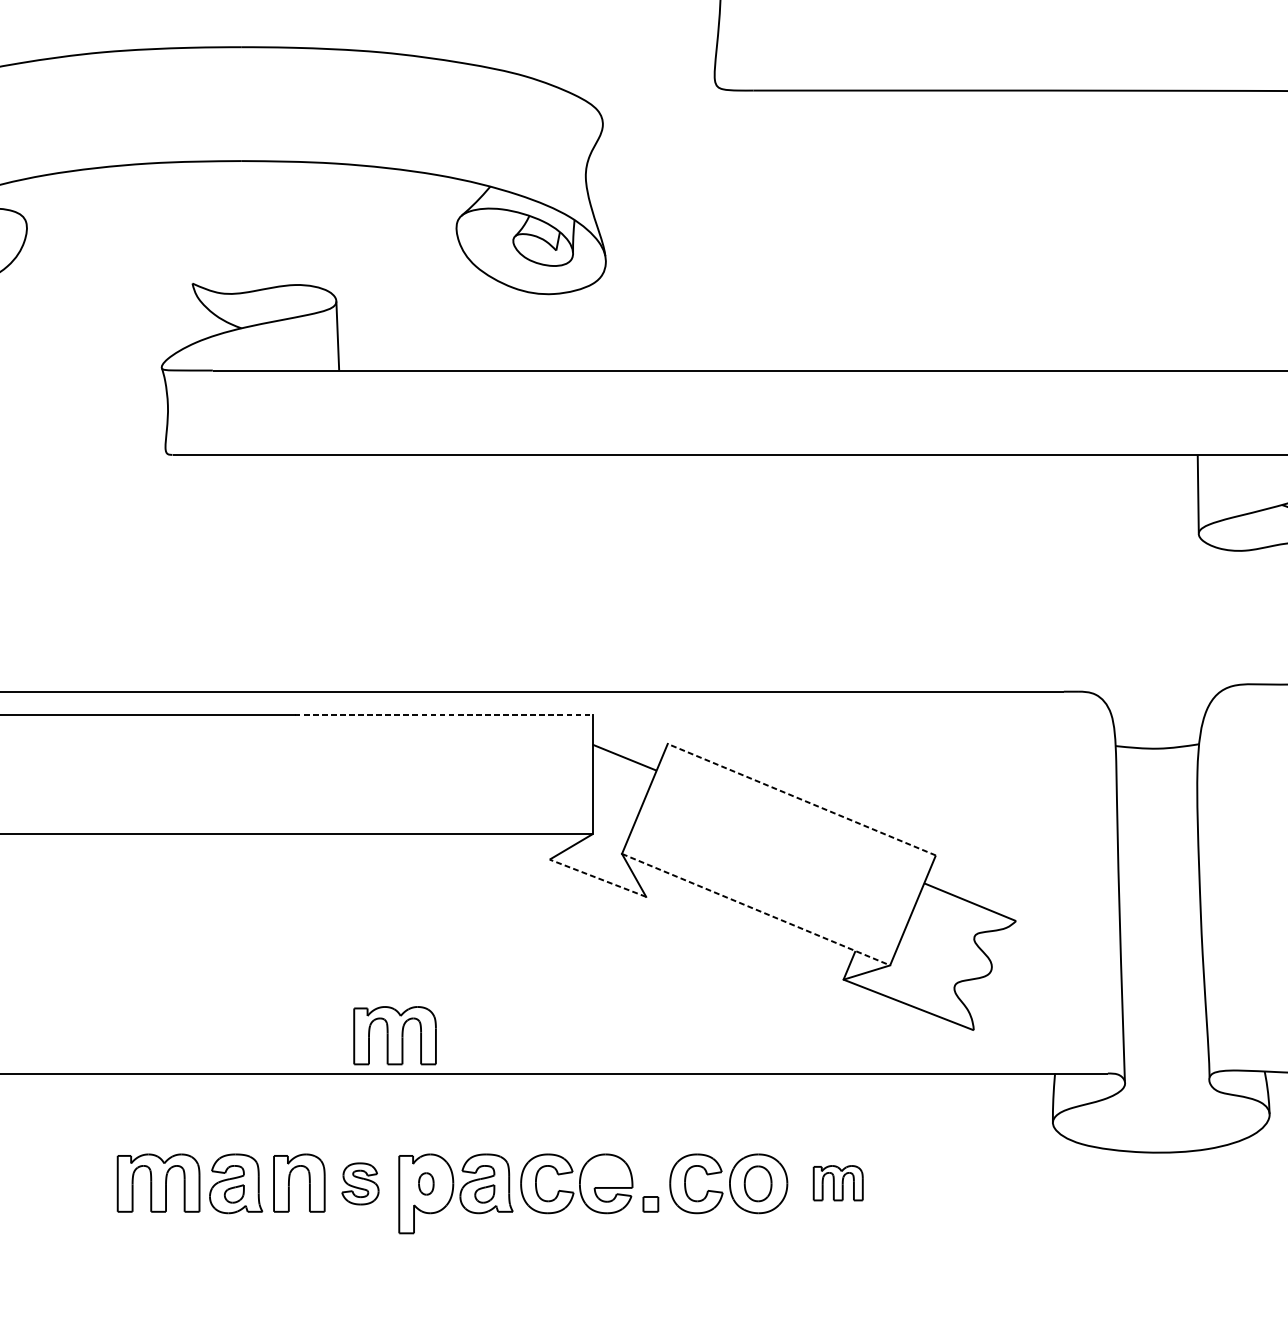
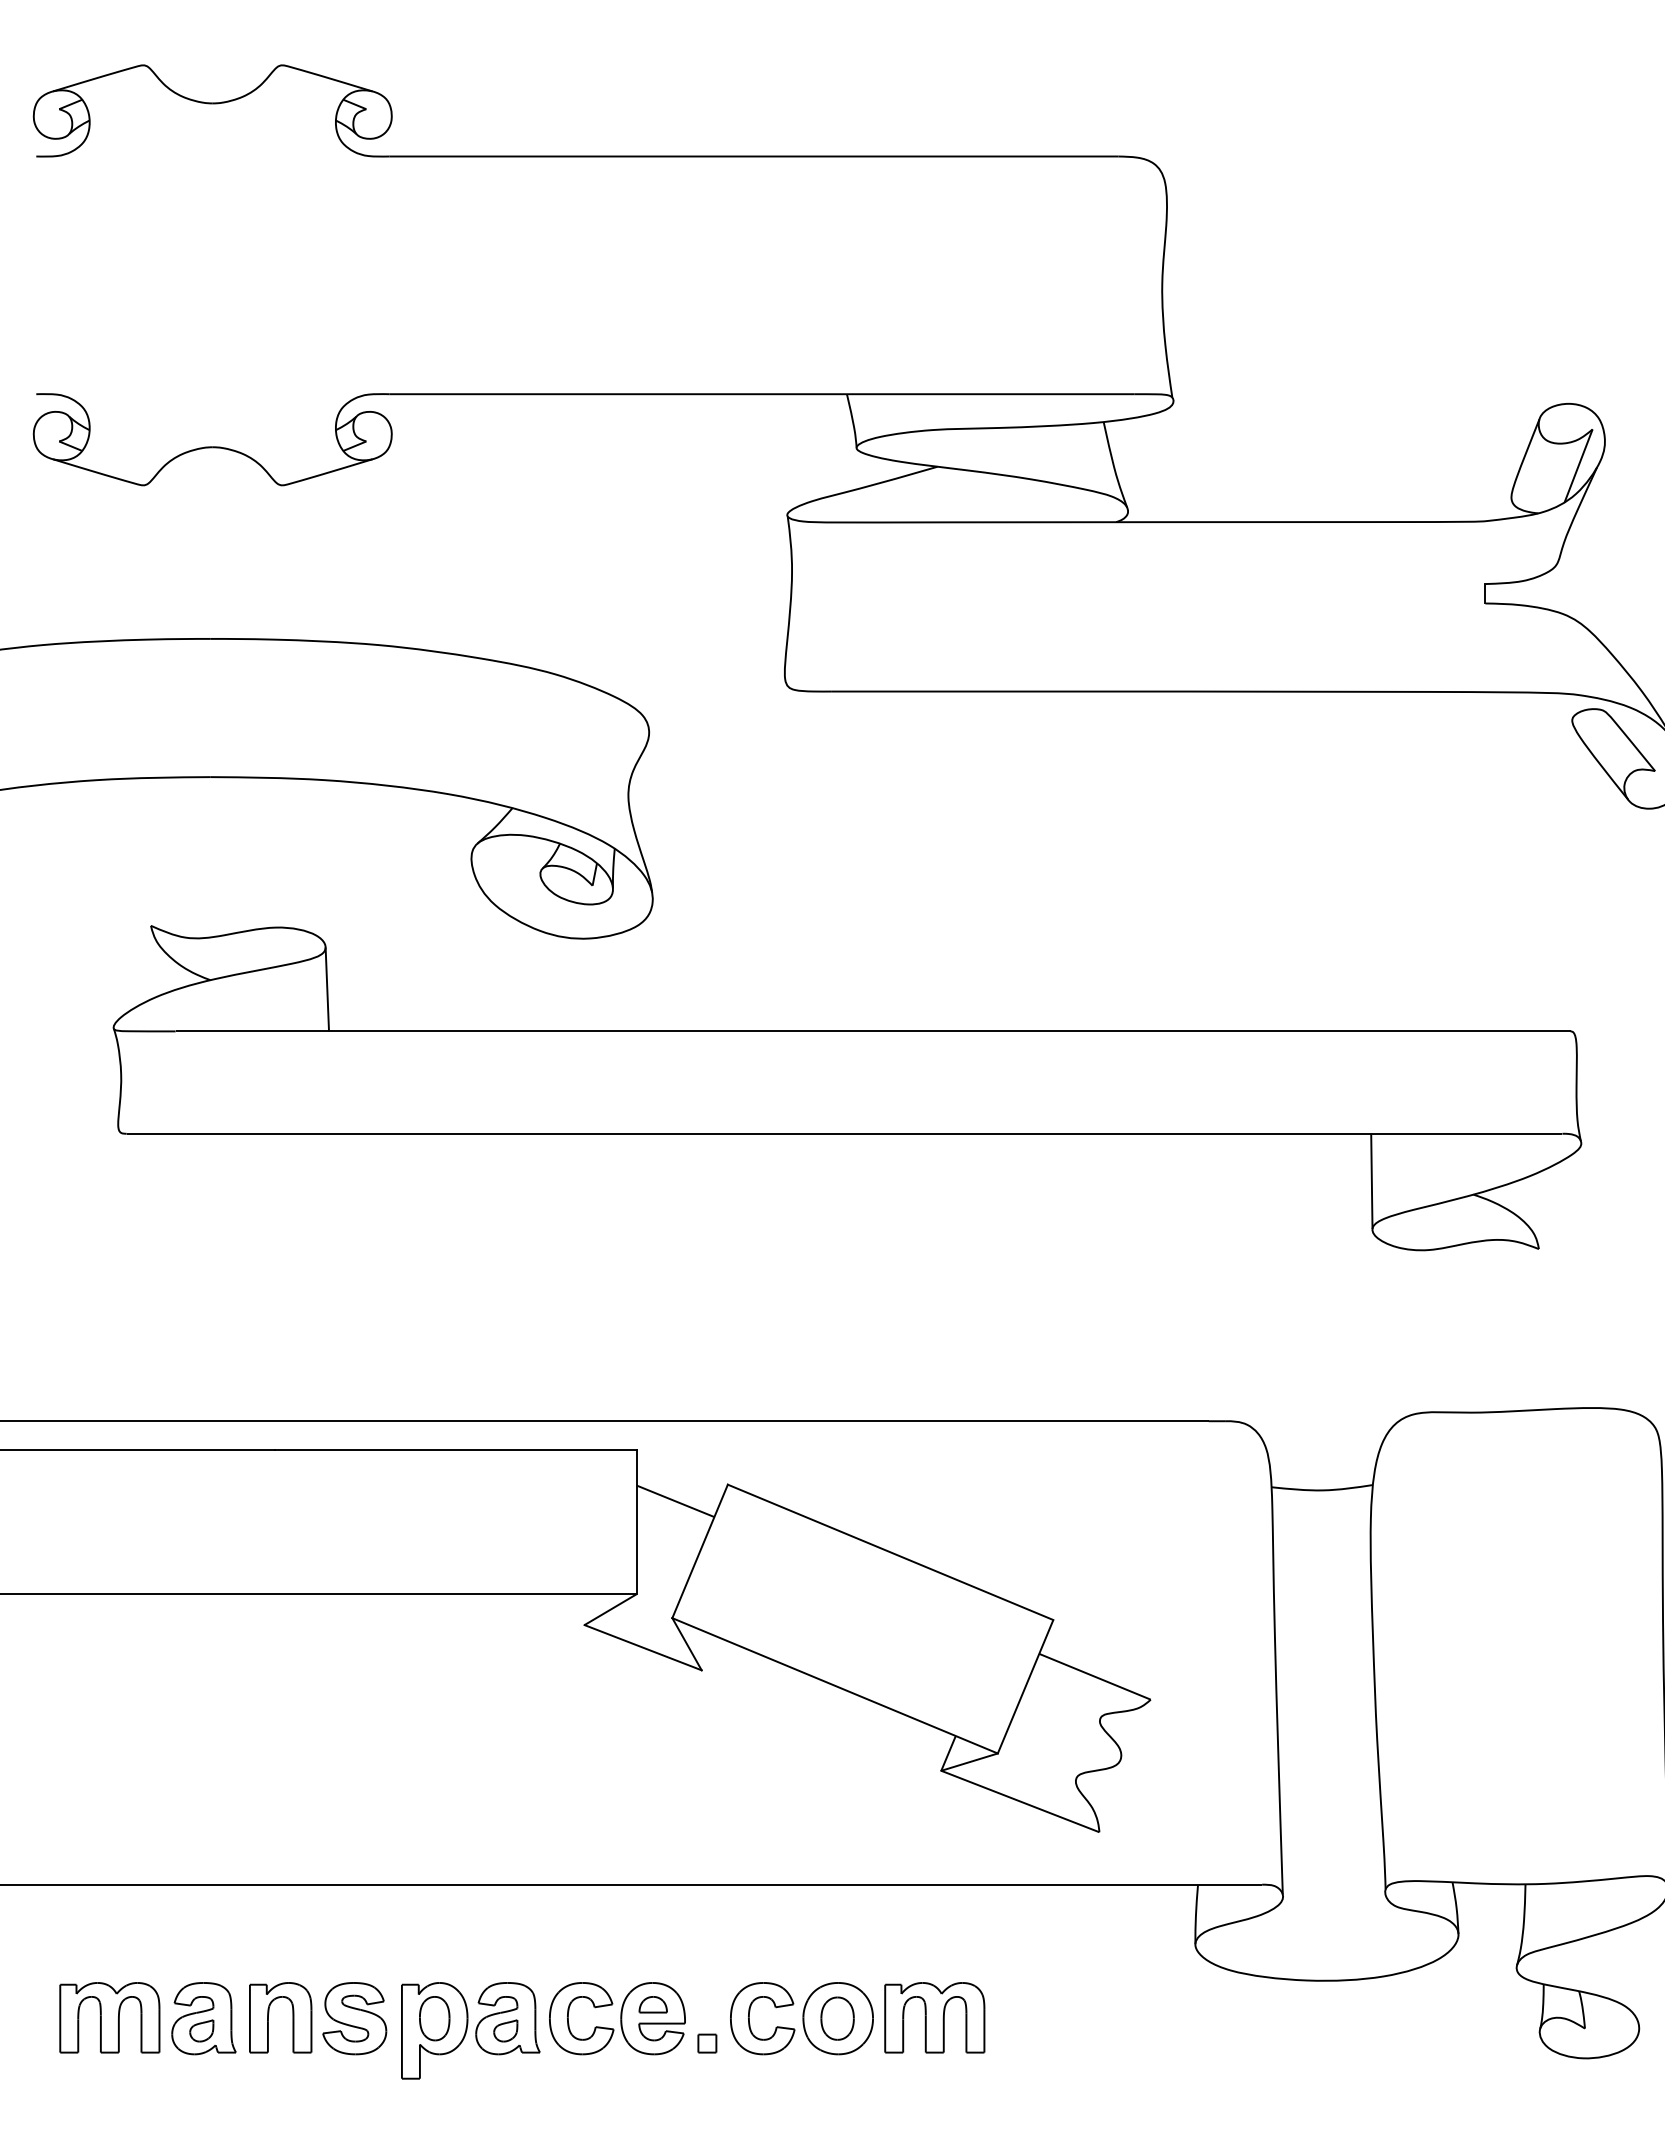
line: (443, 714) -> (455, 1449), dashed -> solid
line: (801, 799) -> (890, 1552), dashed -> solid
line: (598, 878) -> (643, 1647), dashed -> solid
line: (756, 910) -> (835, 1686), dashed -> solid
part: (394, 1035) -> (396, 1838), removed
part: (605, 1172) -> (652, 2004), added
part: (837, 1182) -> (934, 2017), size x1.67
part: (360, 1183) -> (354, 2018), size x1.43
part: (426, 1183) -> (434, 2018), size x1.67

